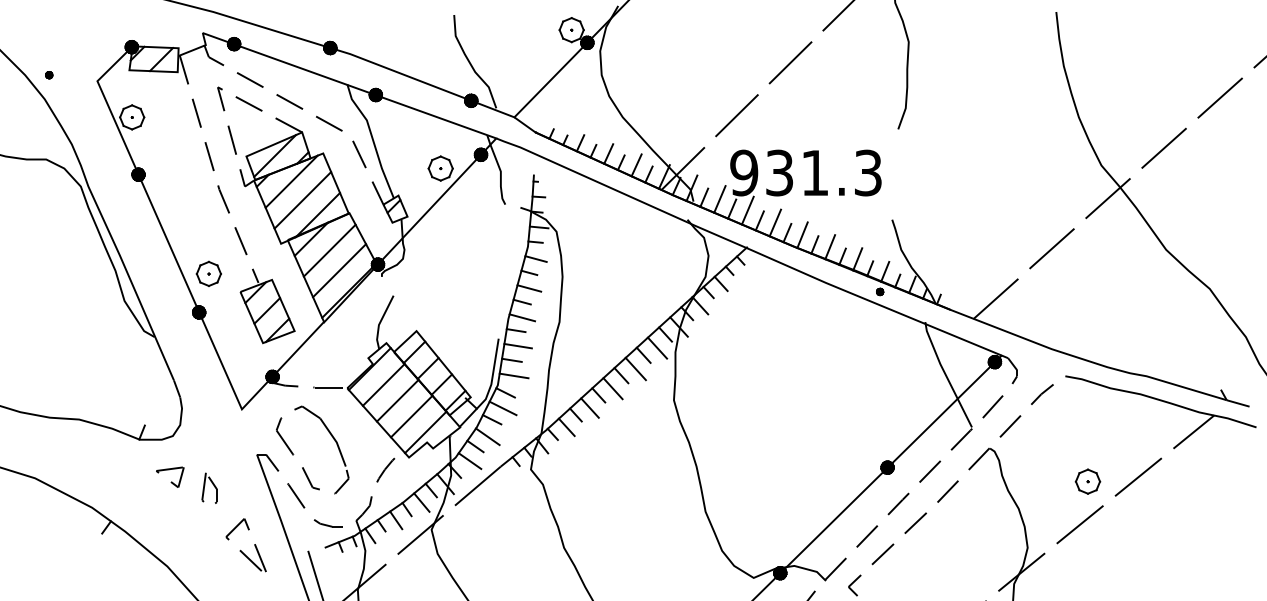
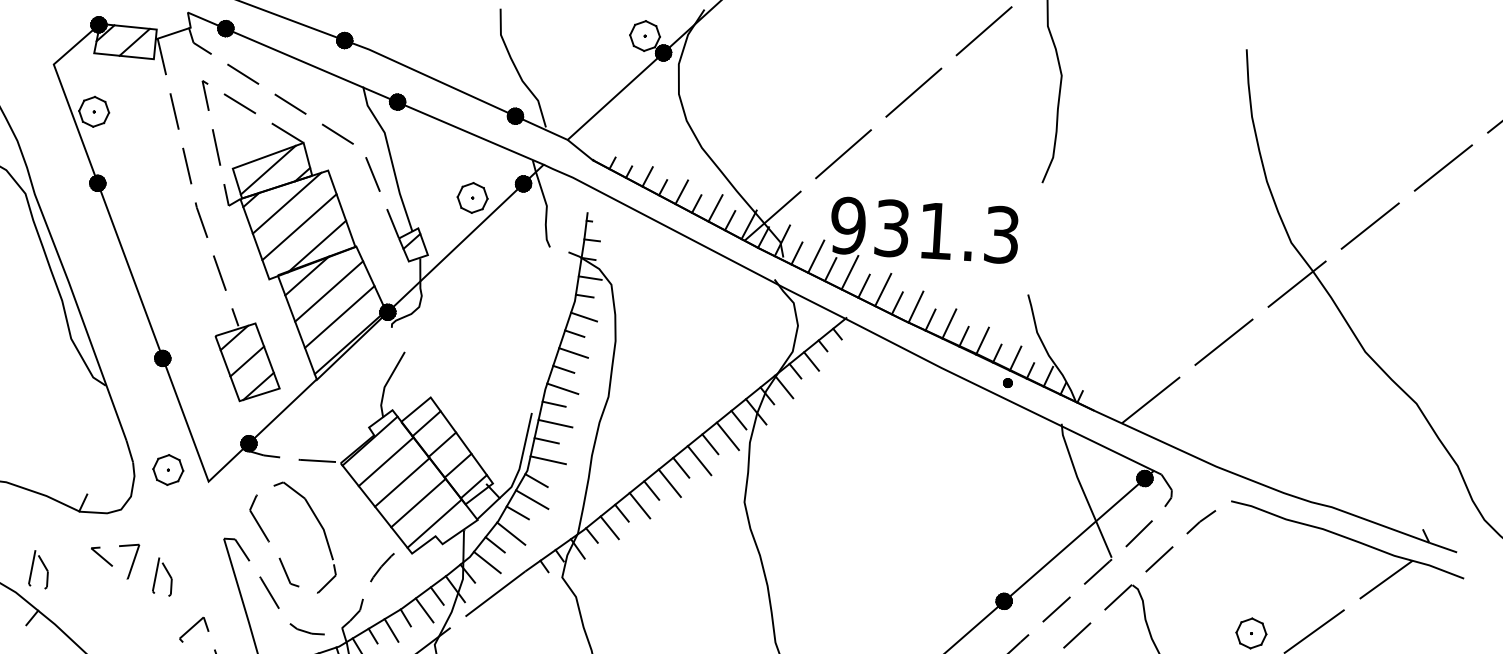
part: (208, 273) -> (167, 469), moved
part: (170, 476) -> (115, 559), size x1.4
part: (109, 487) -> (38, 568), added

